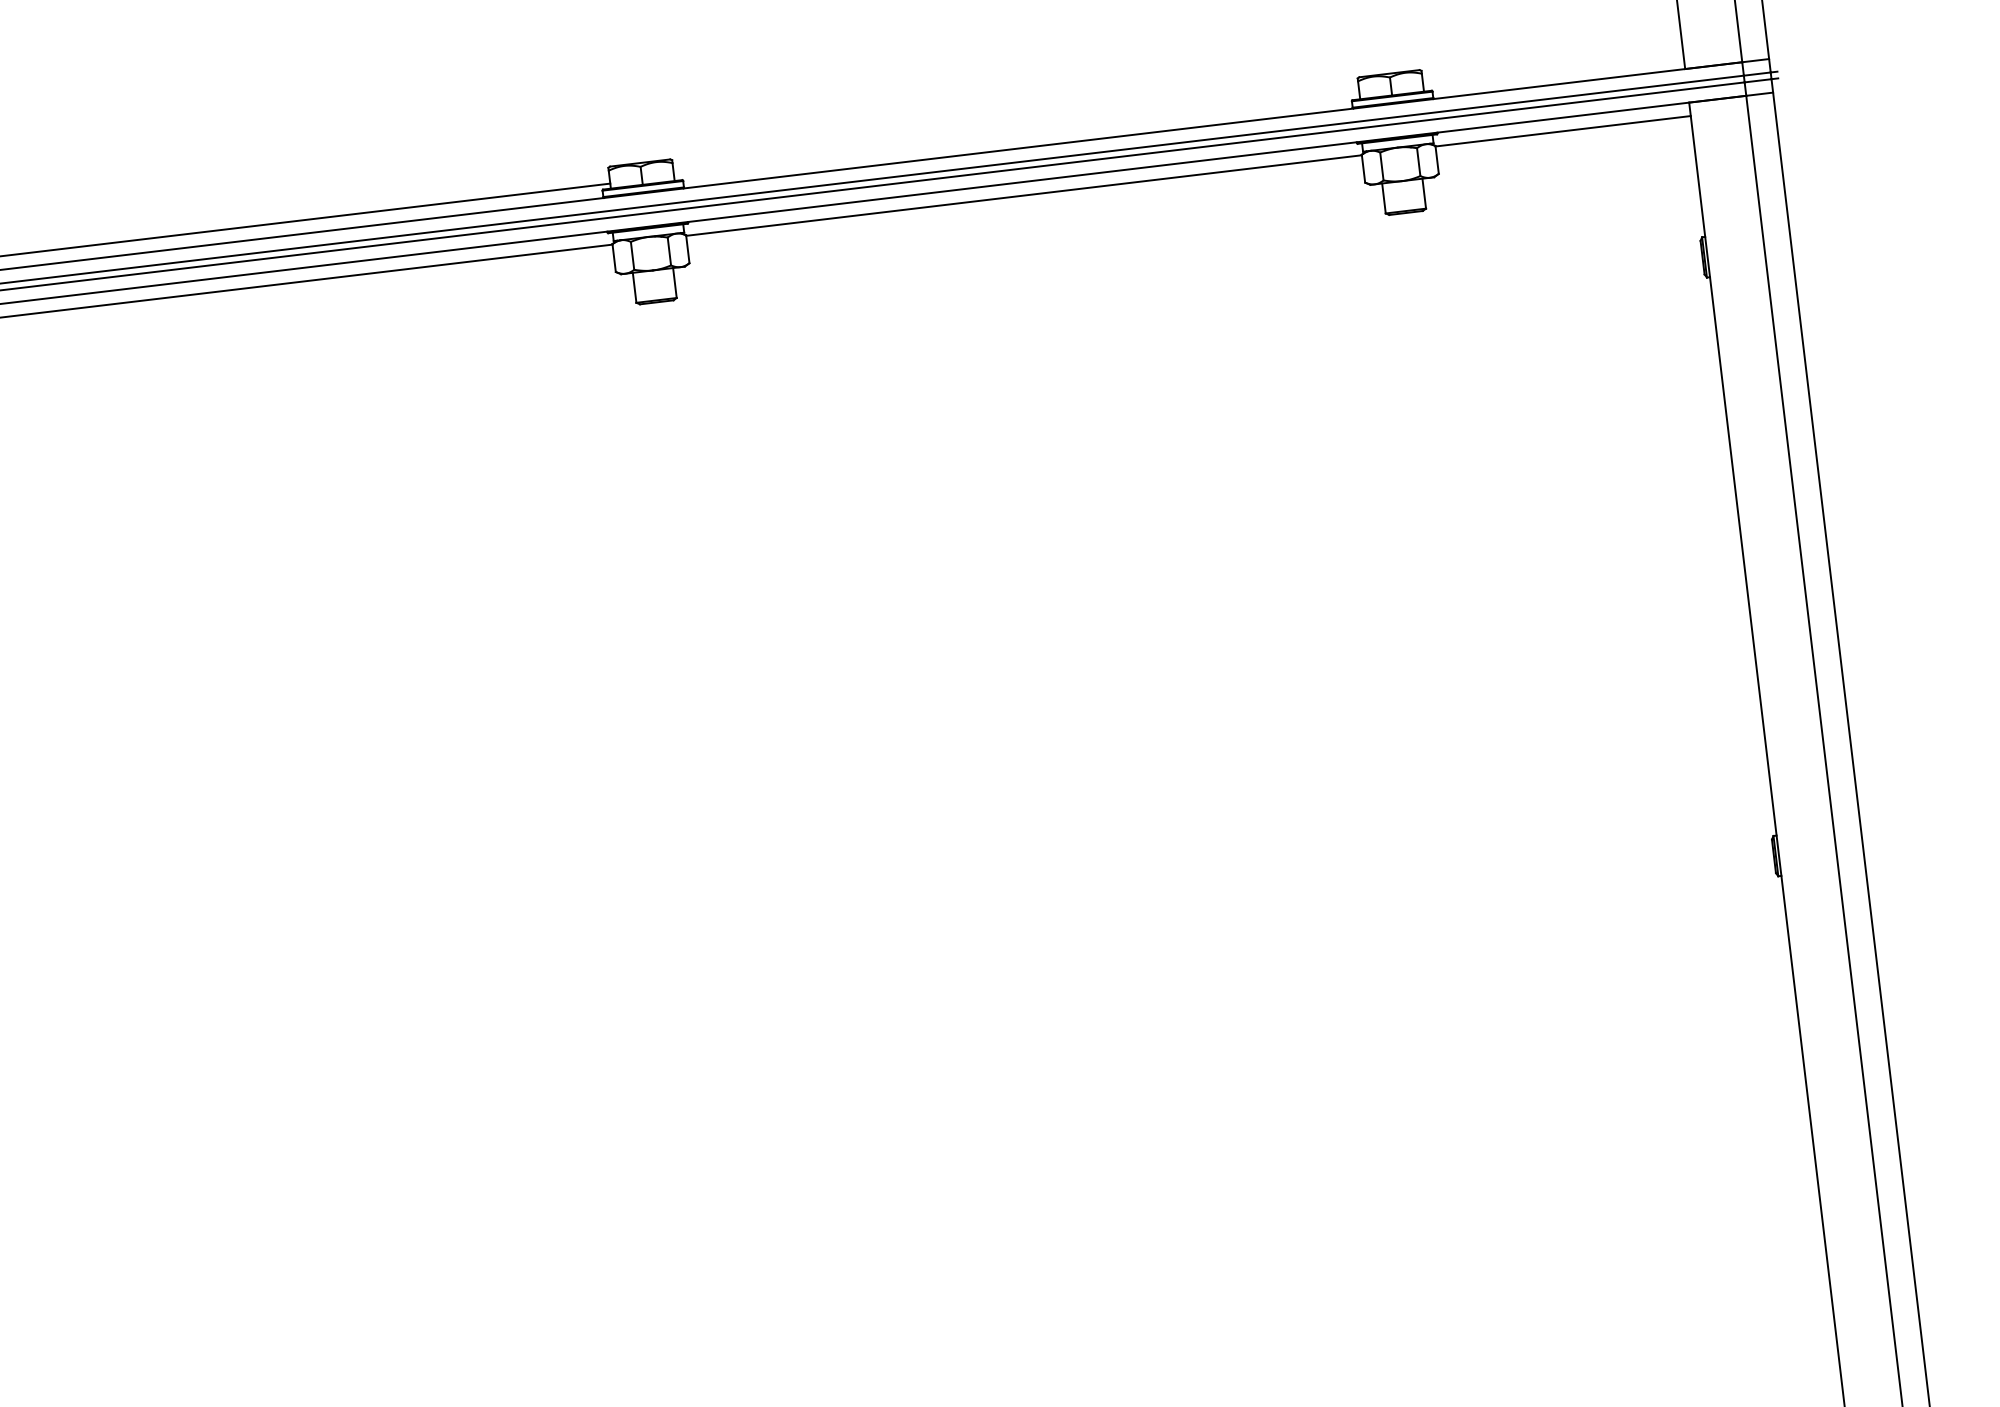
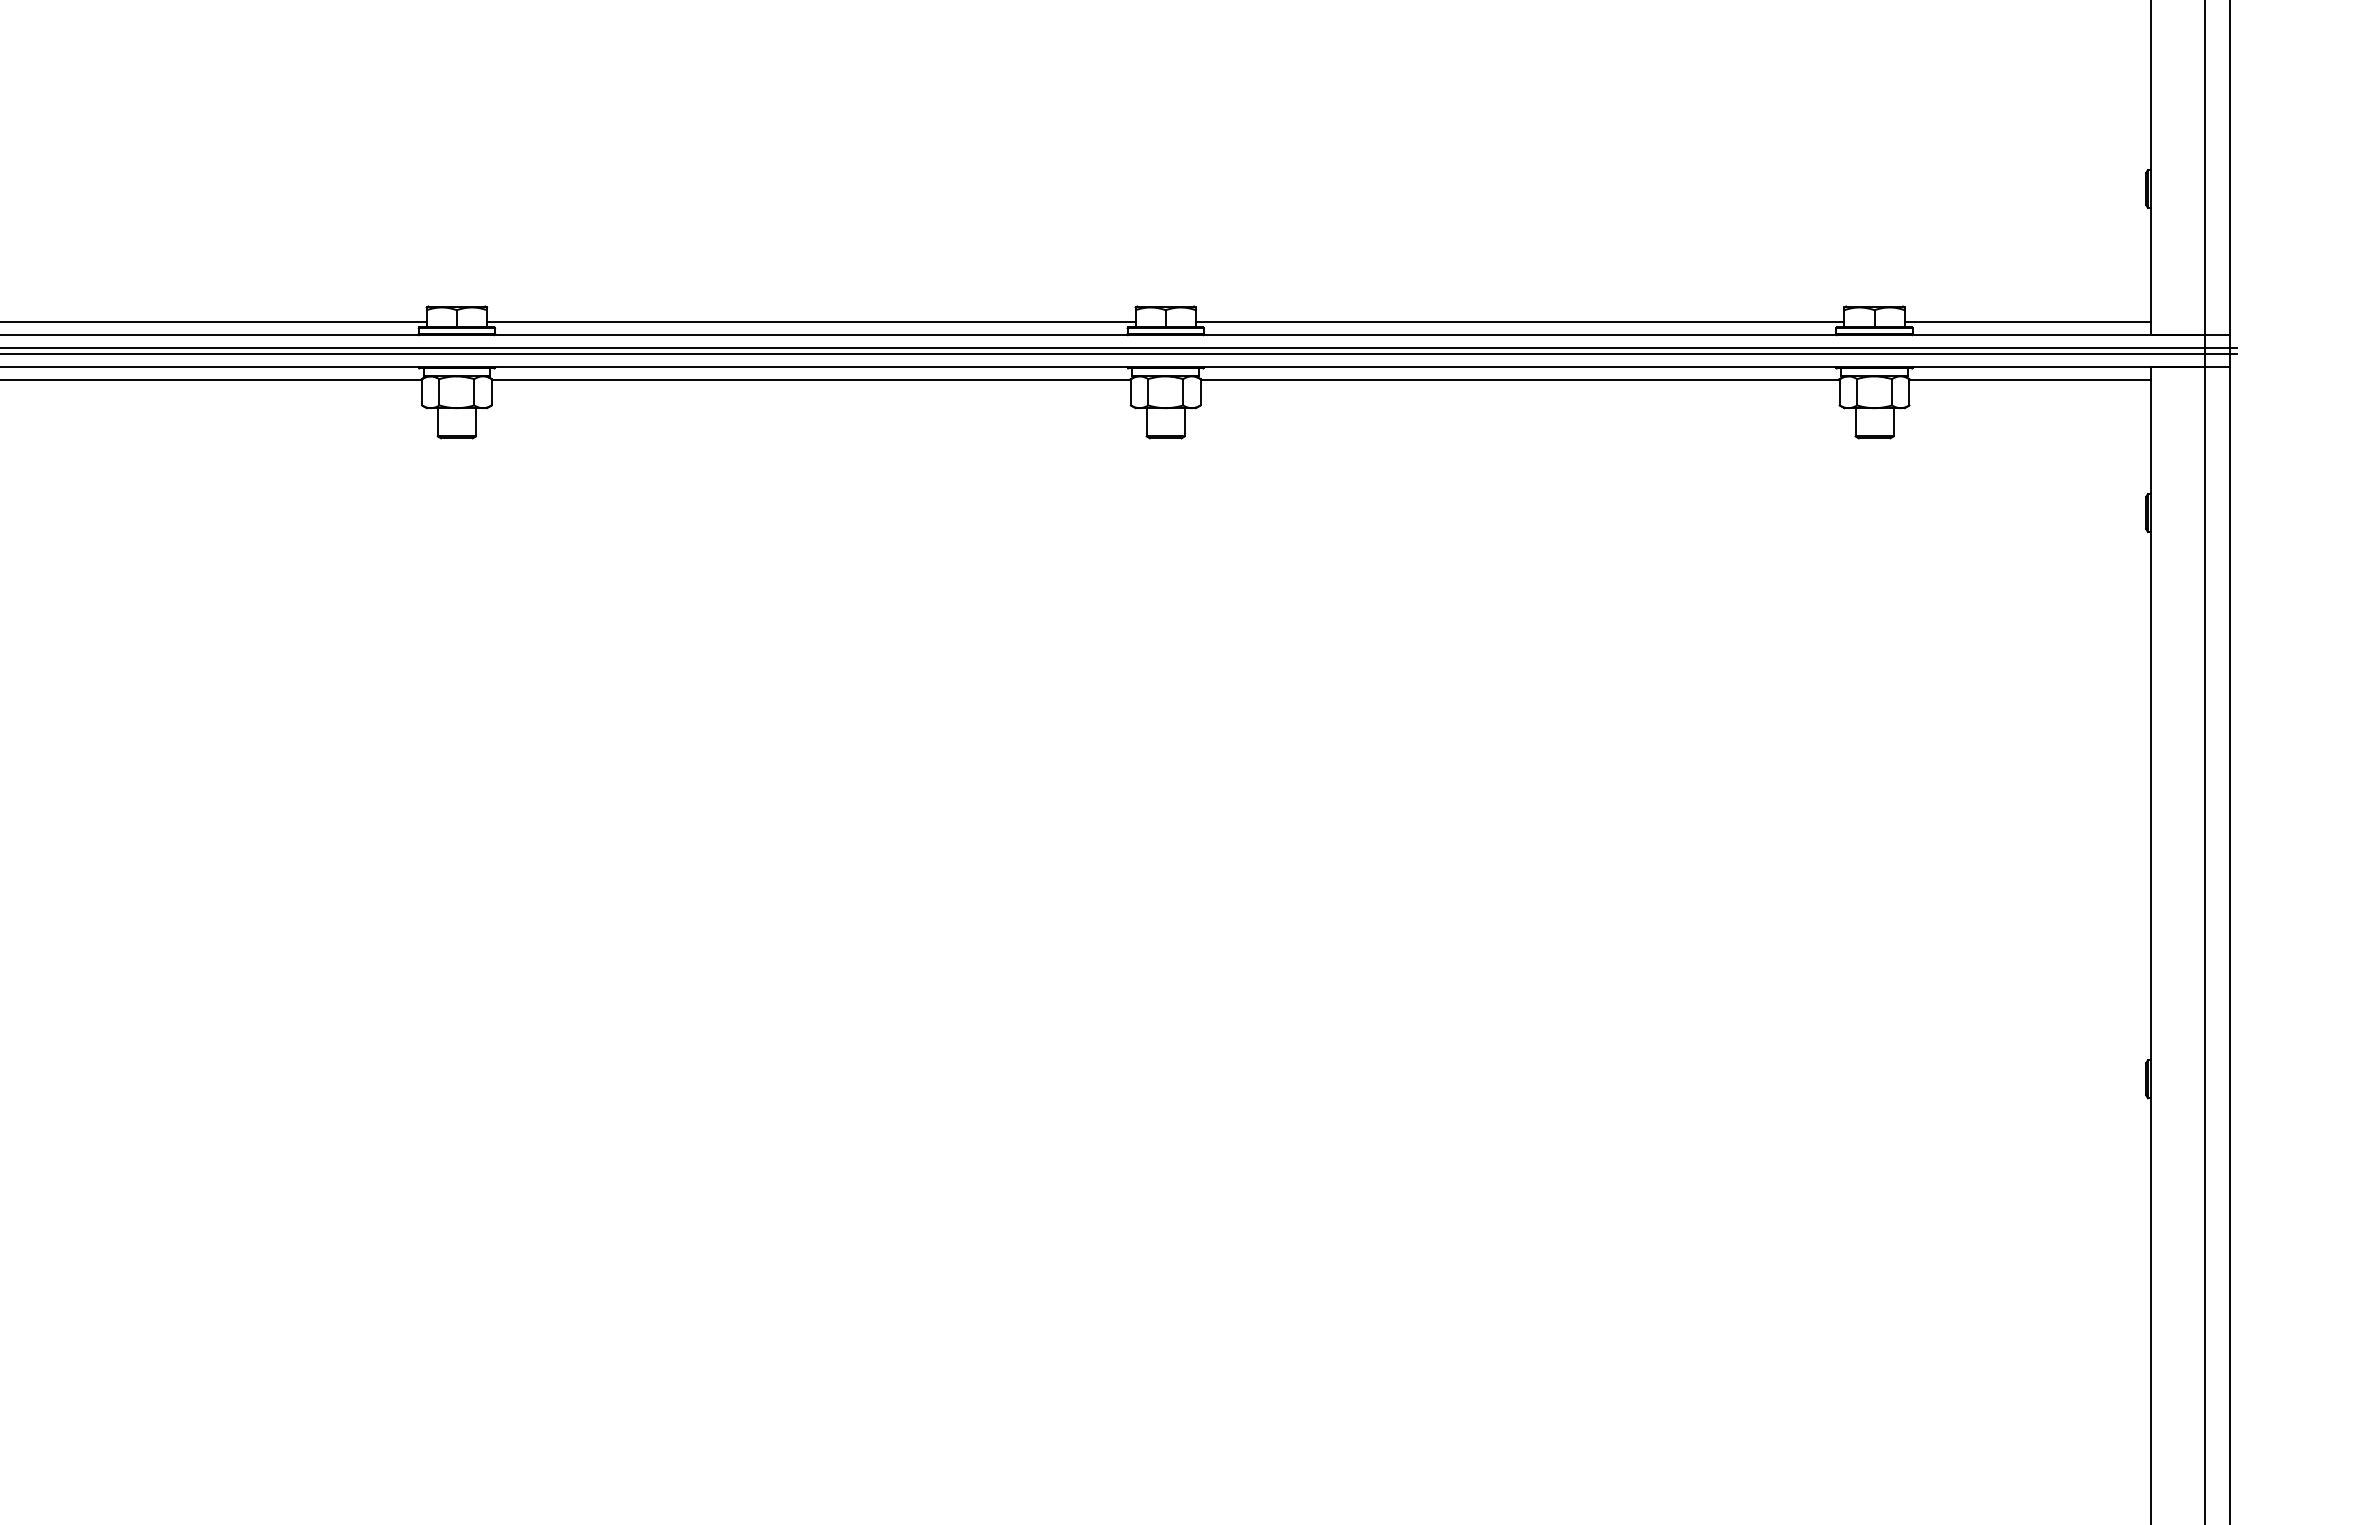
line: (1553, 71) -> (2027, 322), added
line: (1016, 135) -> (1519, 322), added

